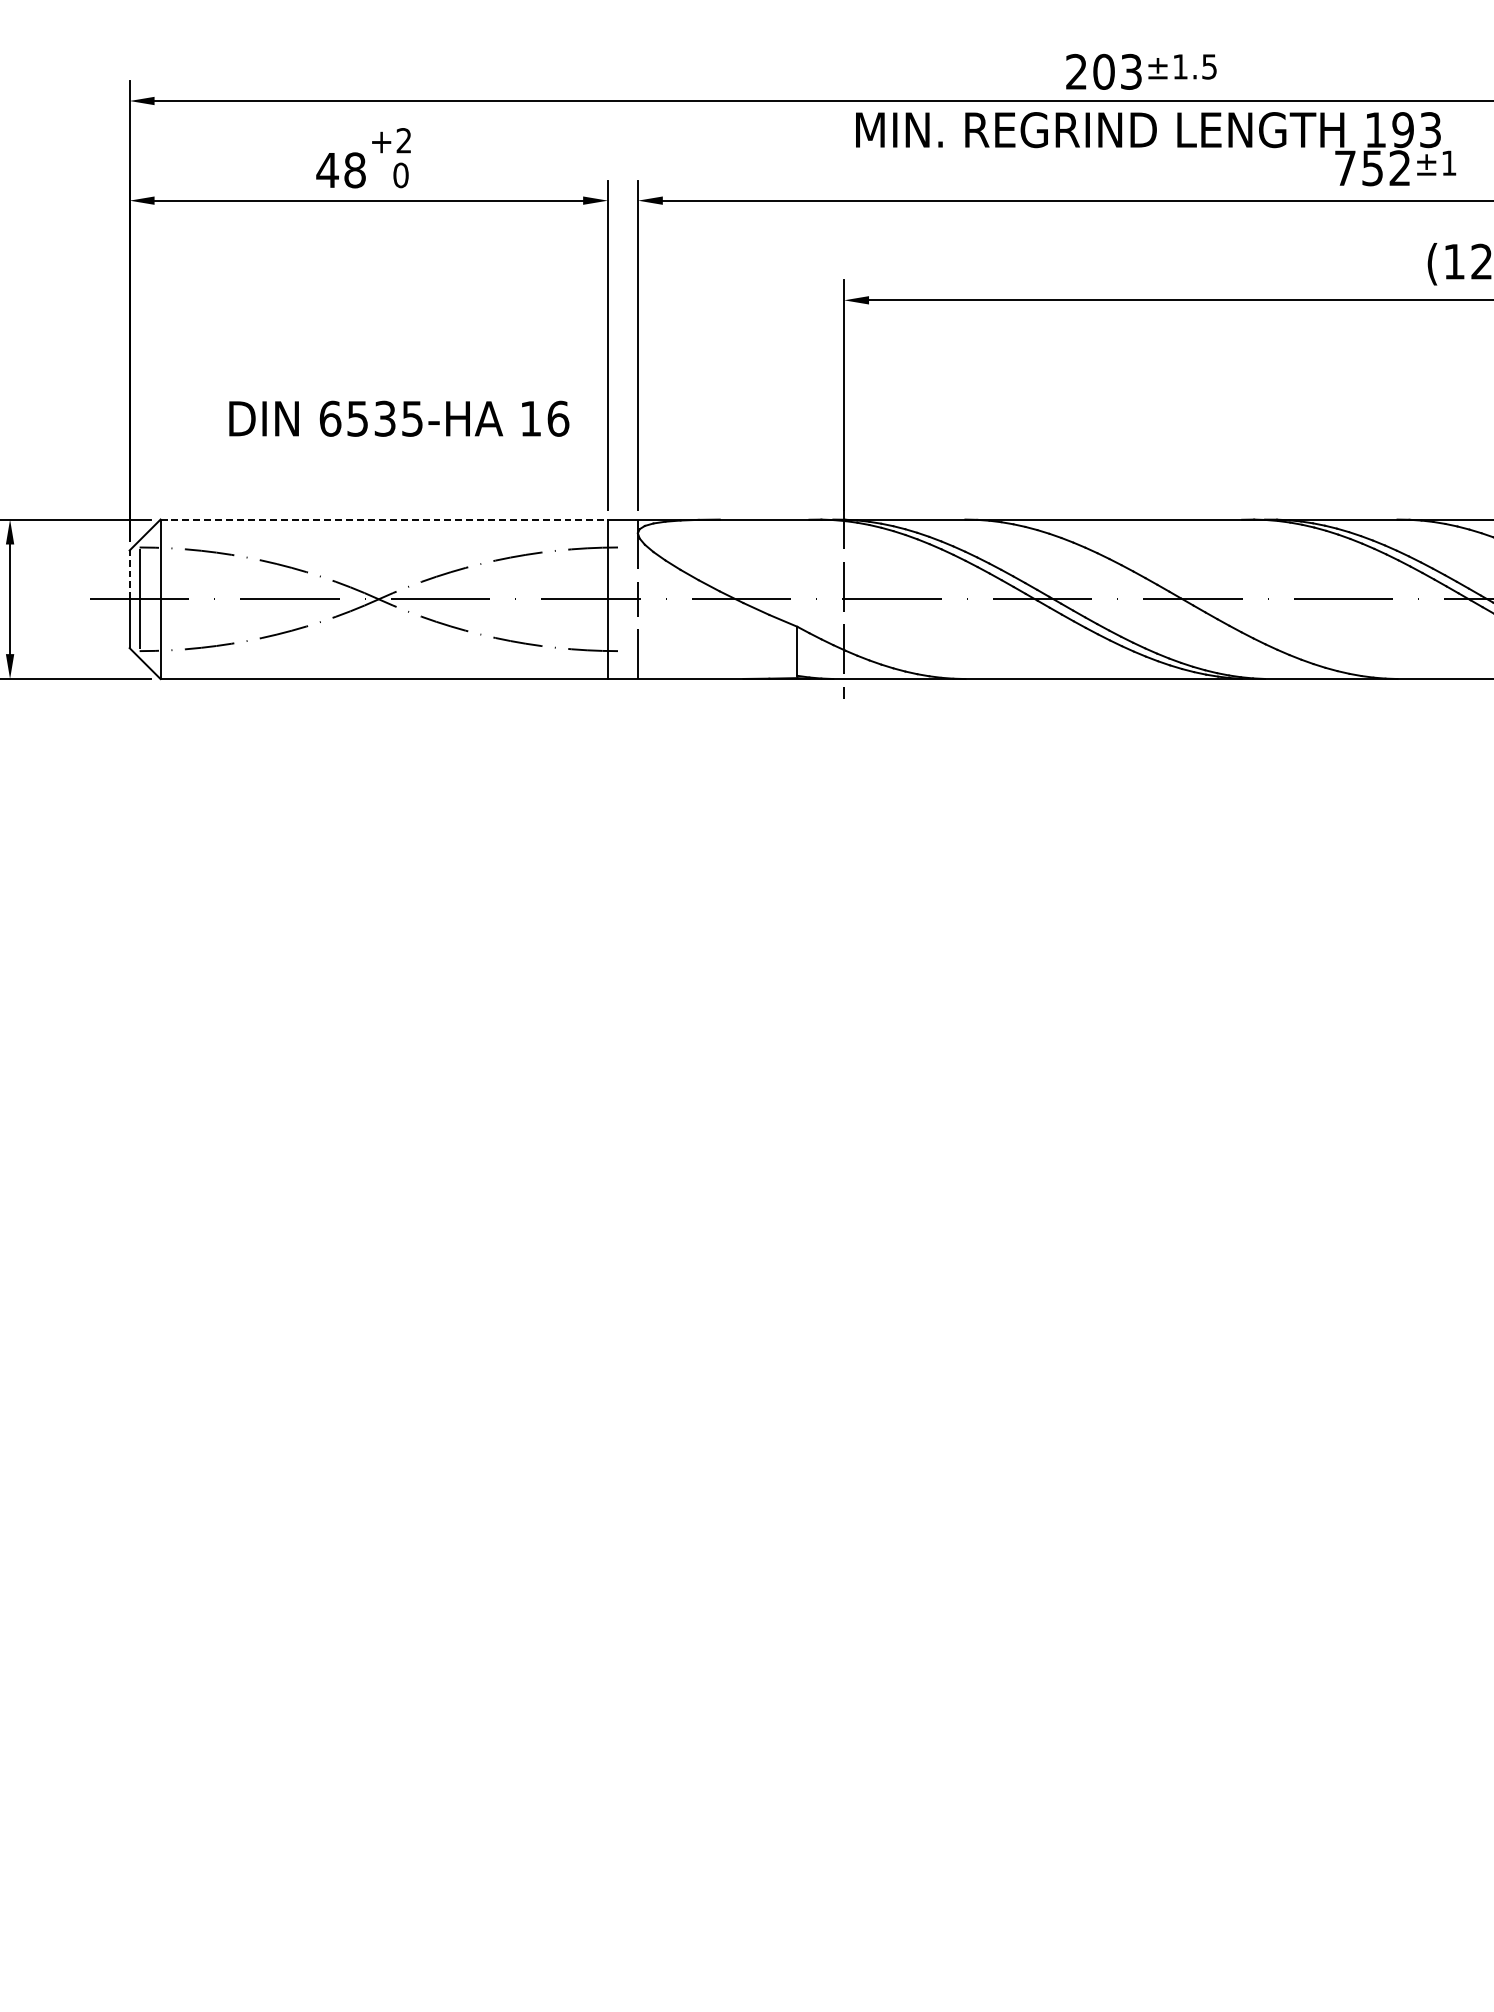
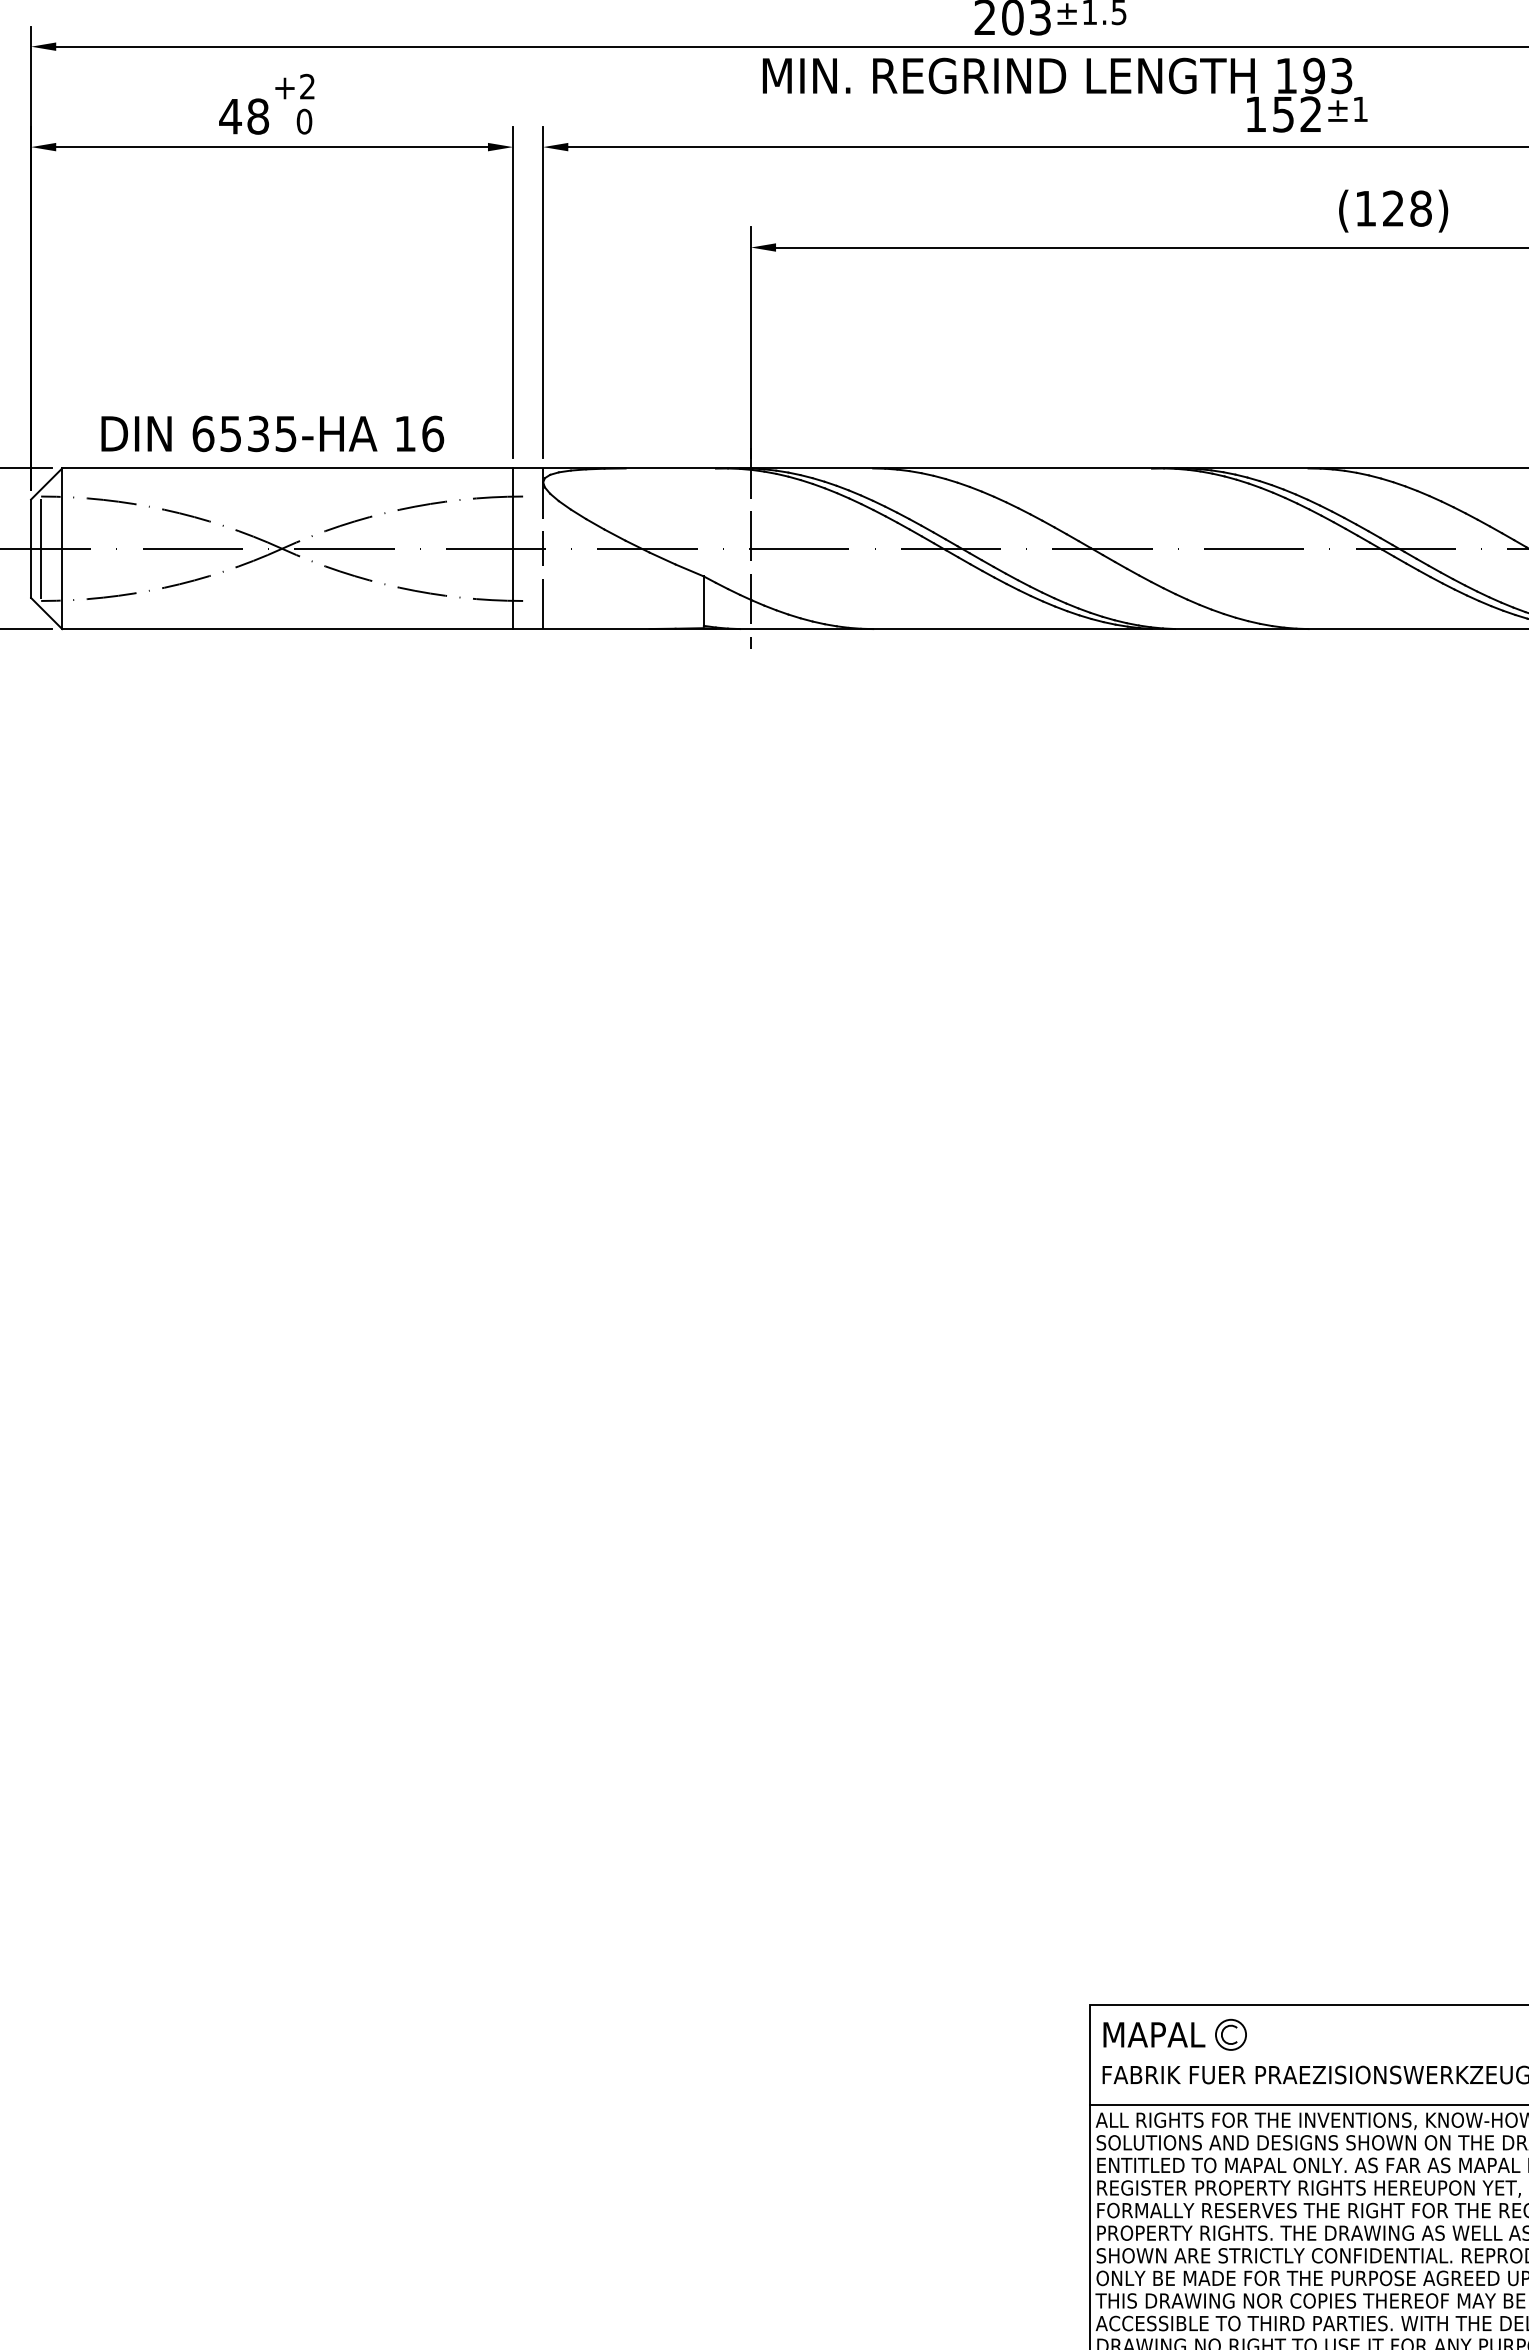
text: (1344, 168) -> (1255, 114), 752 -> 152
text: (399, 418) -> (272, 433), moved
line: (385, 519) -> (288, 468), dashed -> solid
line: (130, 575) -> (31, 524), dashed -> solid

